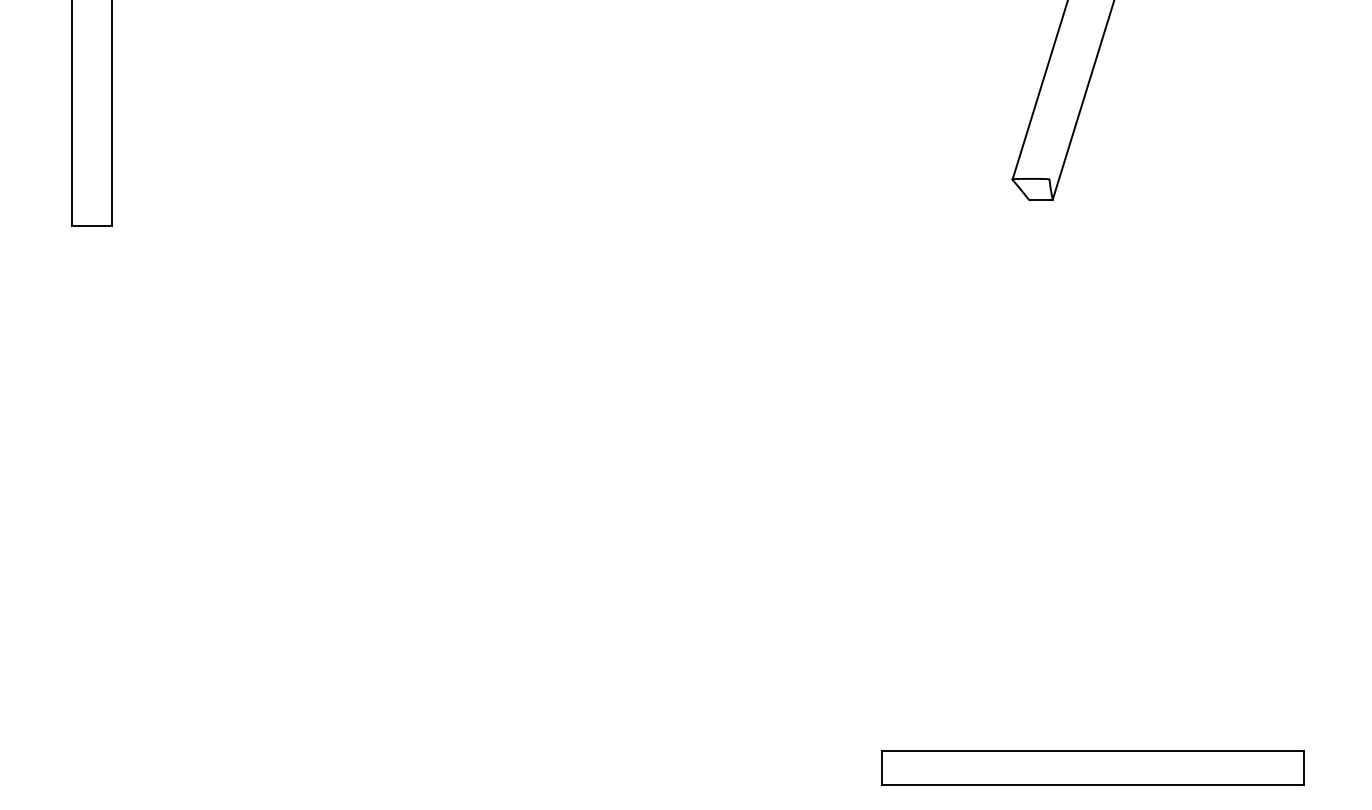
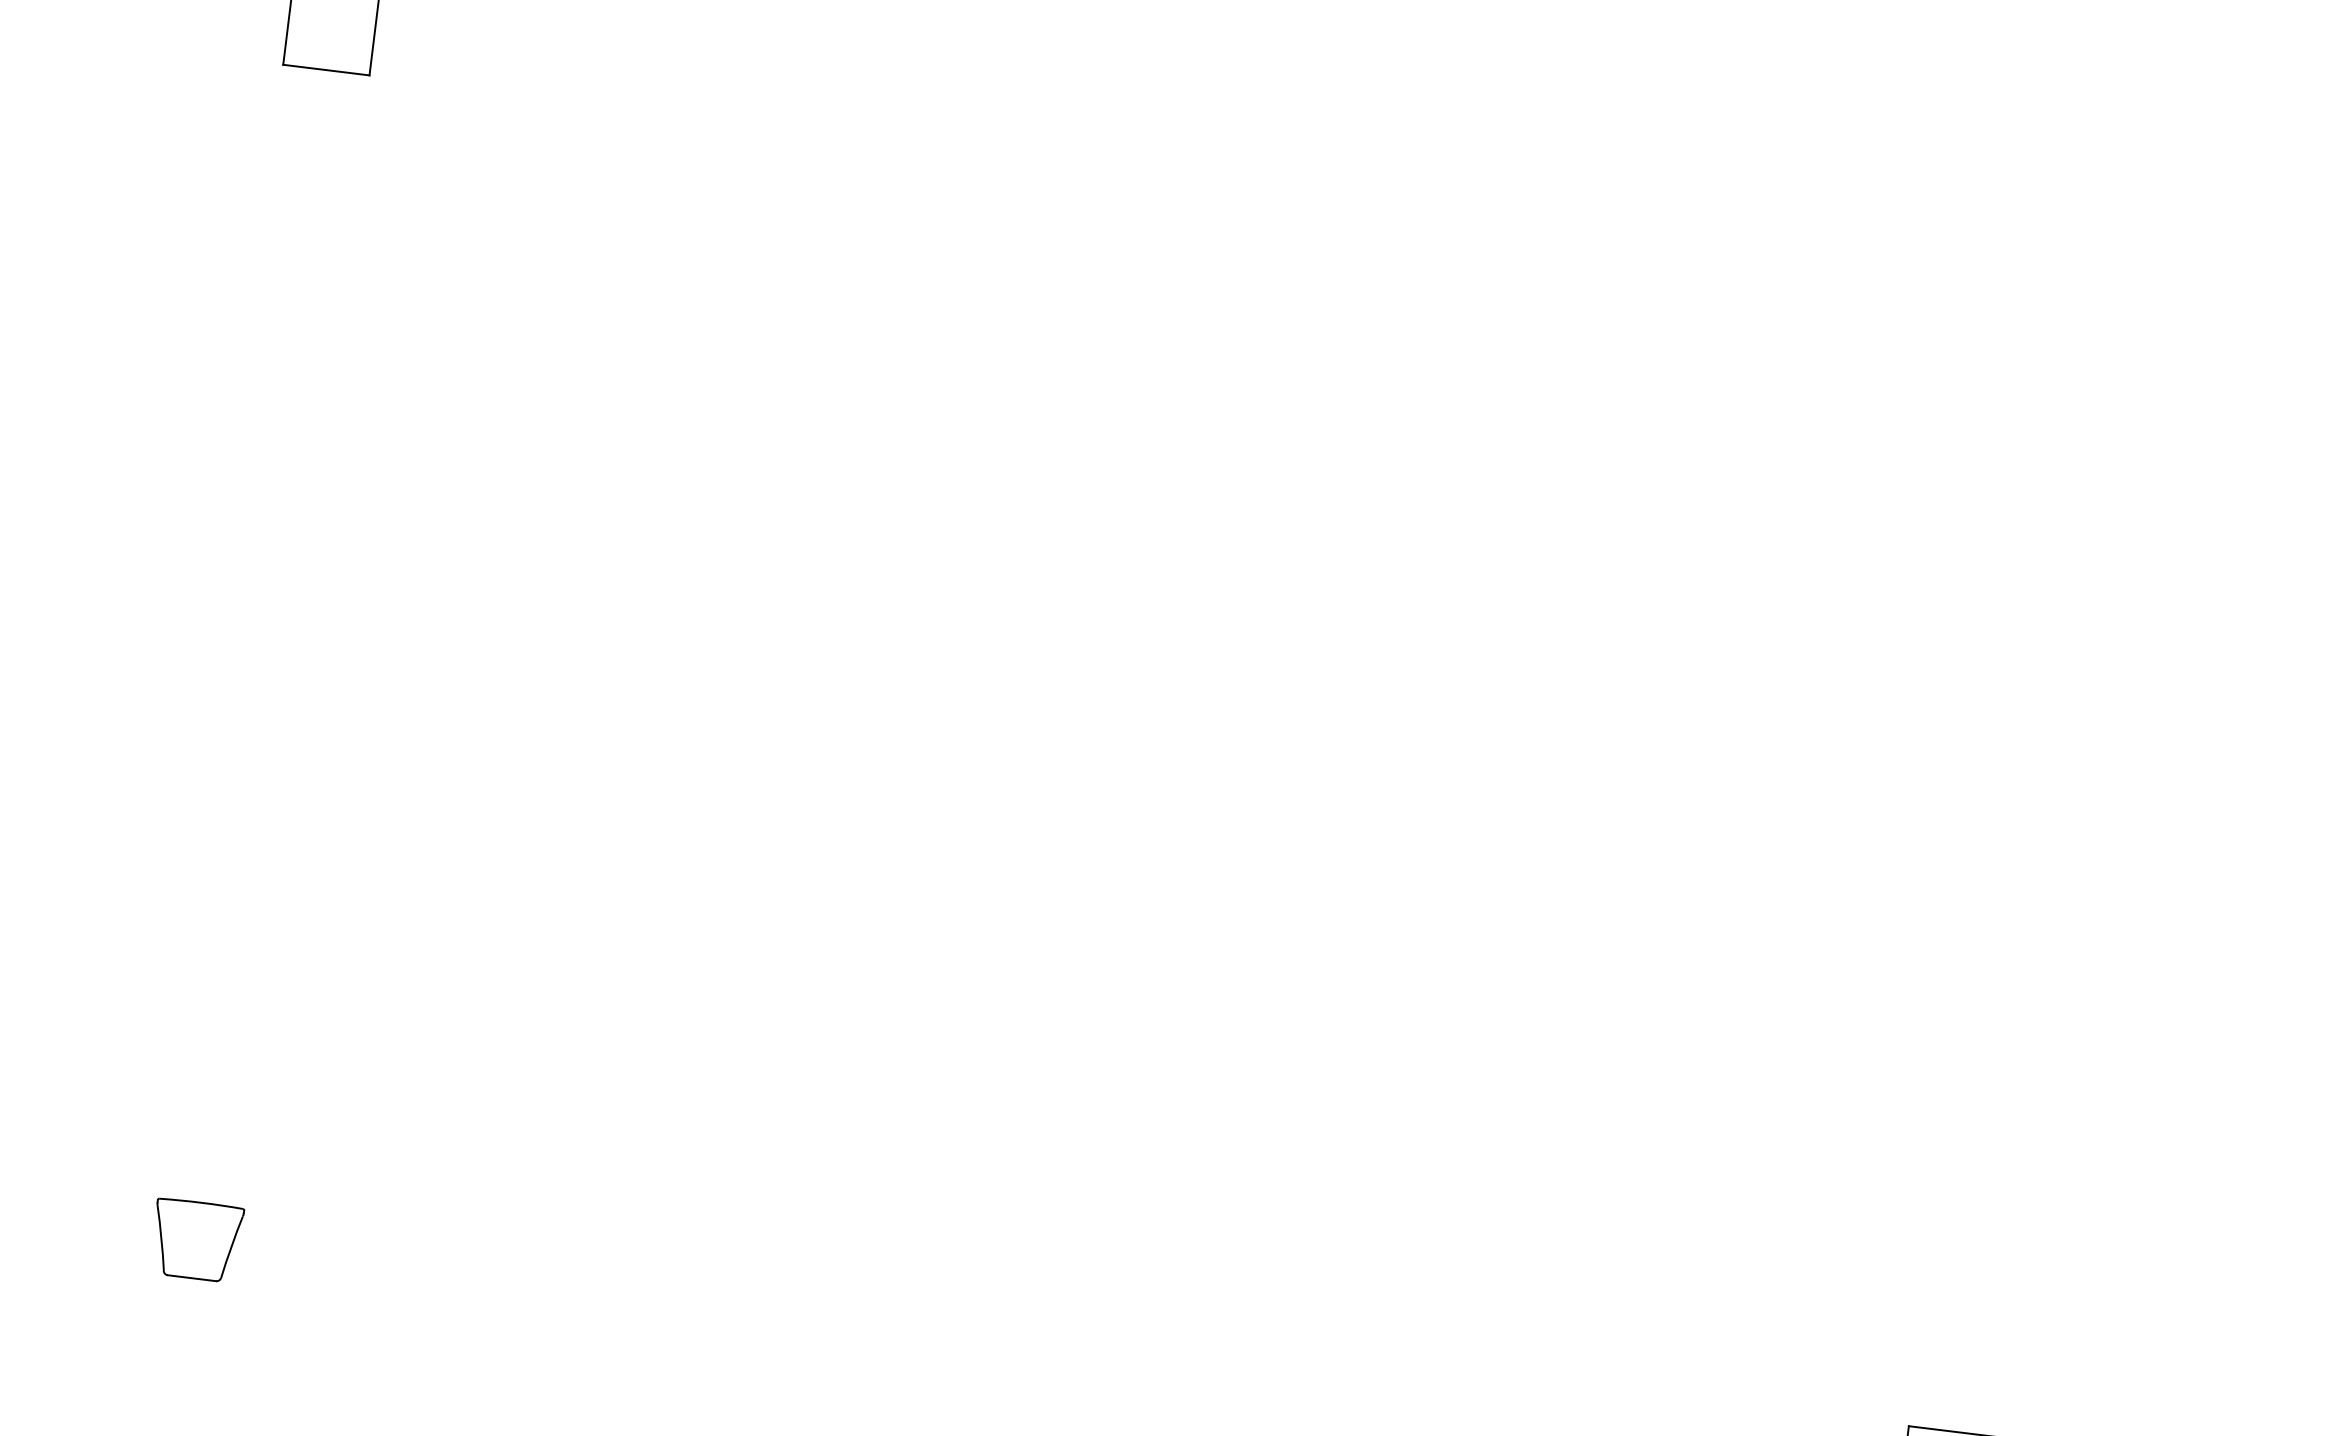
part: (97, 761) -> (195, 1239), added

